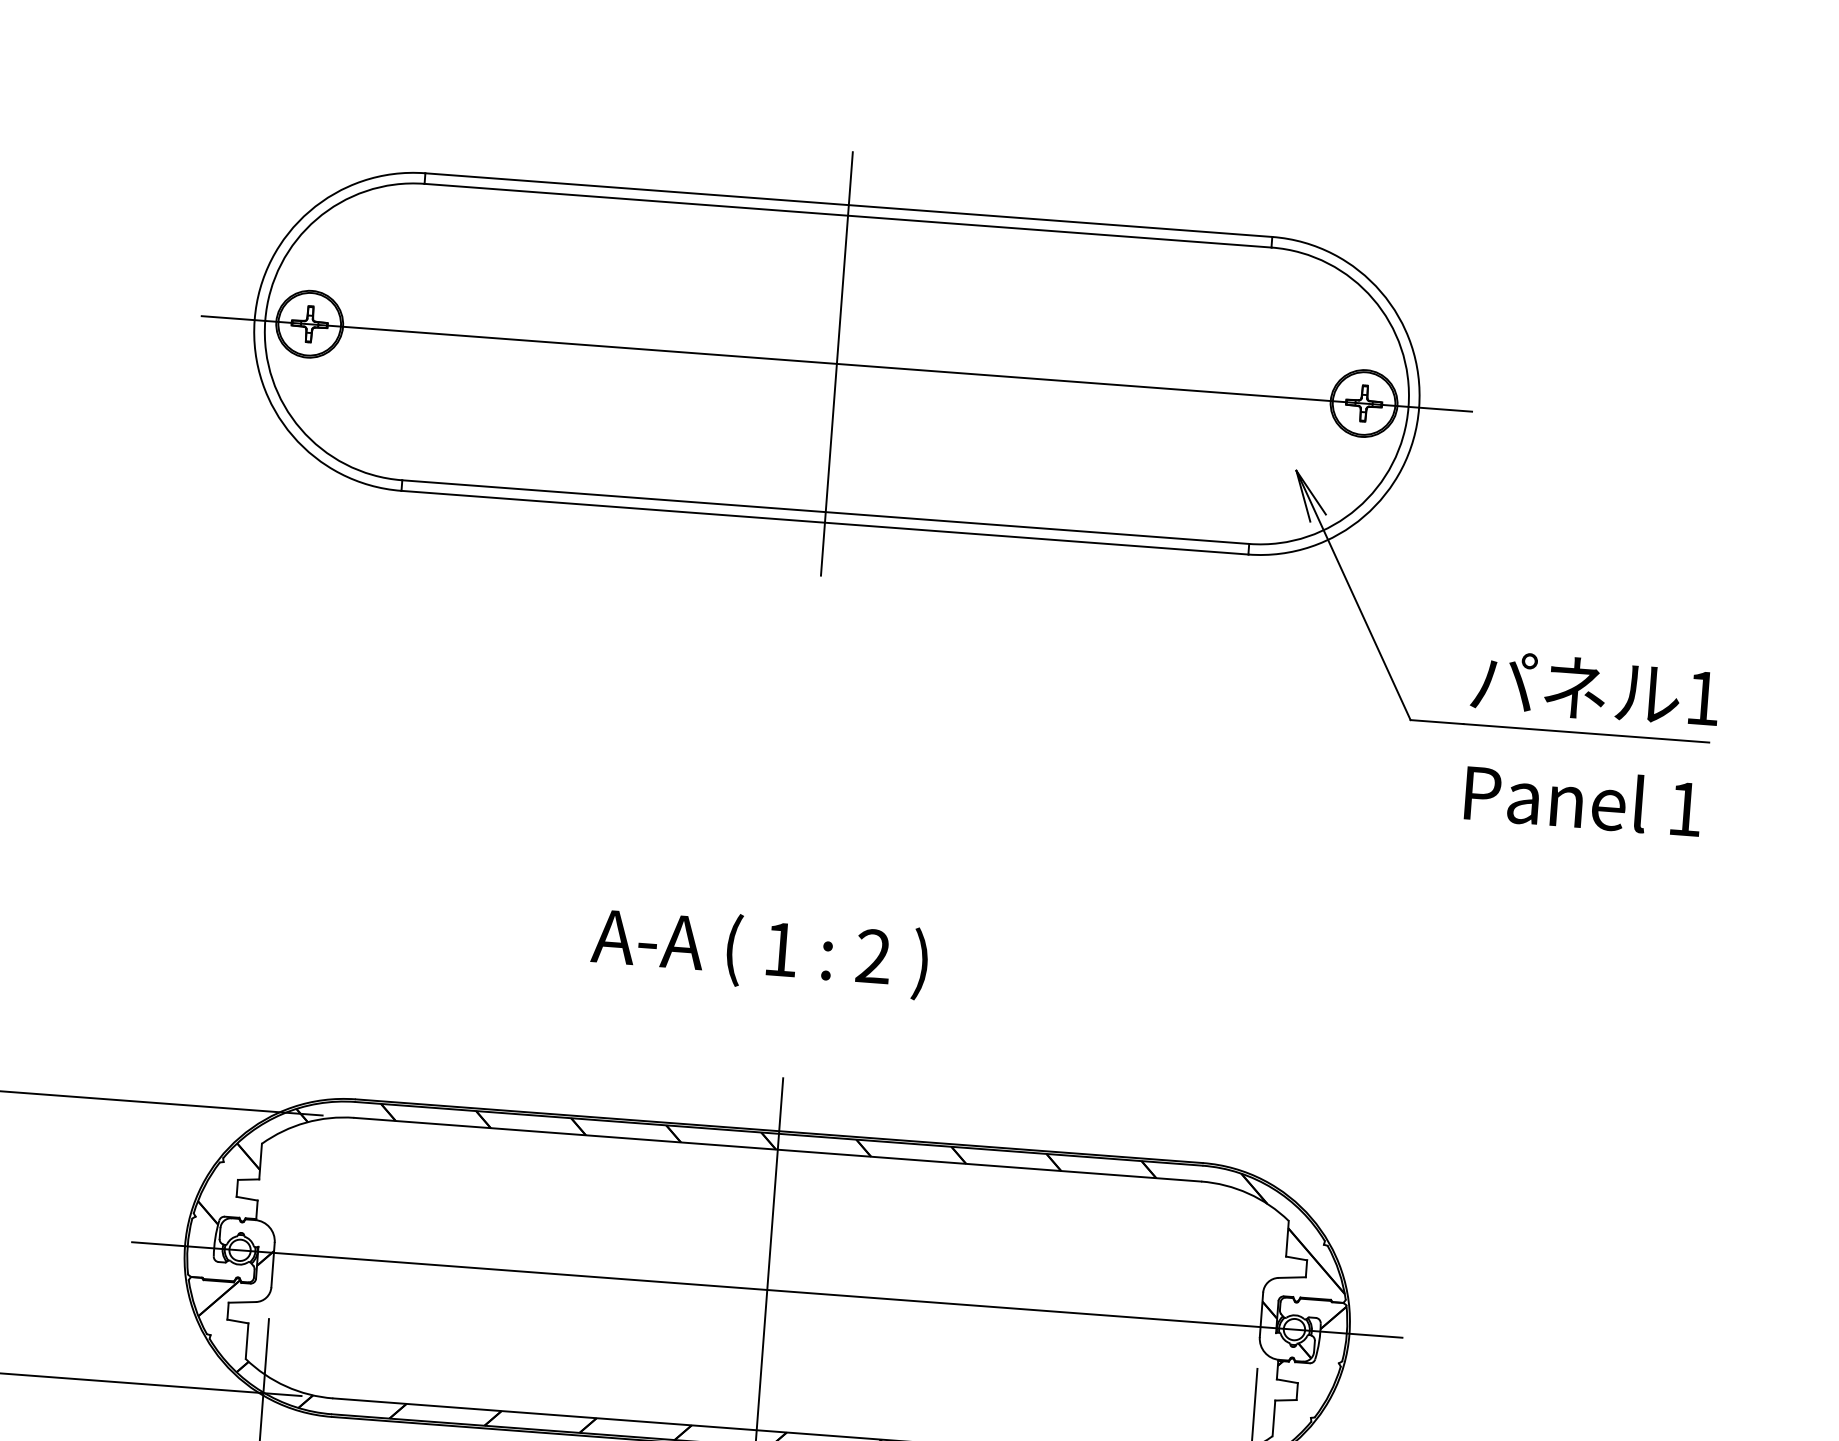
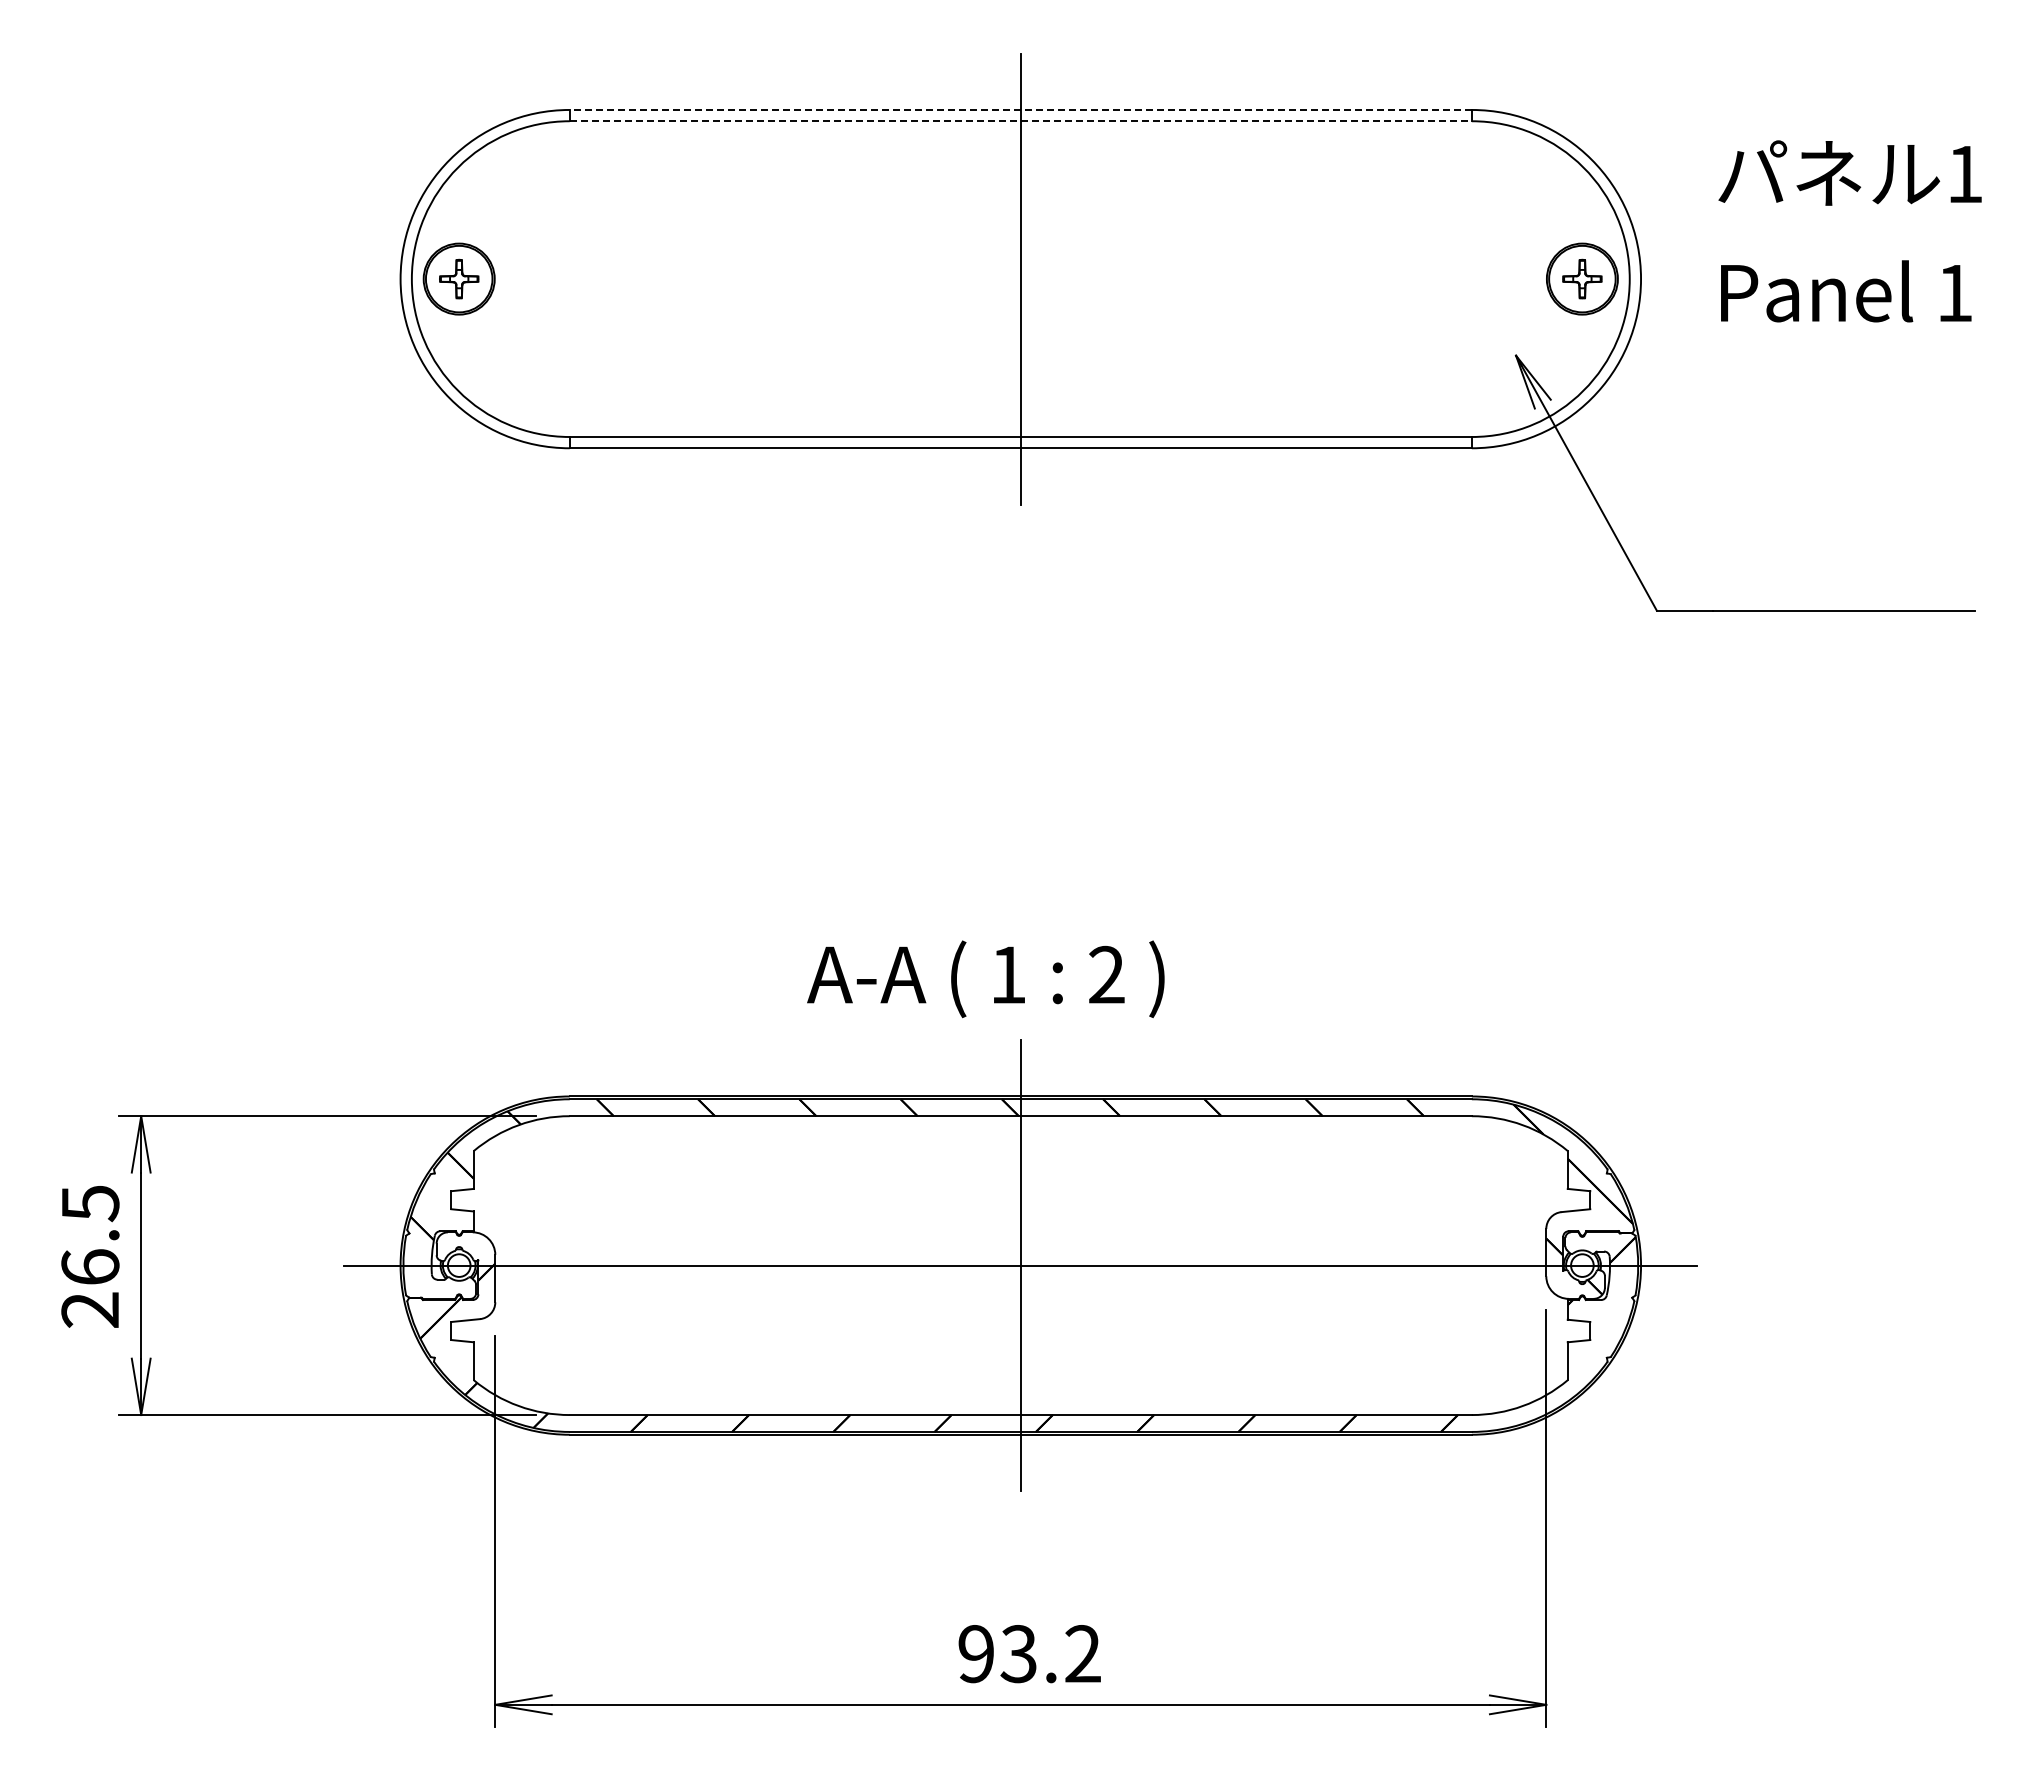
line: (848, 204) -> (1020, 109), solid -> dashed
line: (848, 215) -> (1021, 121), solid -> dashed
line: (836, 364) -> (1020, 279), removed
text: (1590, 743) -> (1849, 231), moved
text: (759, 952) -> (985, 979), moved

